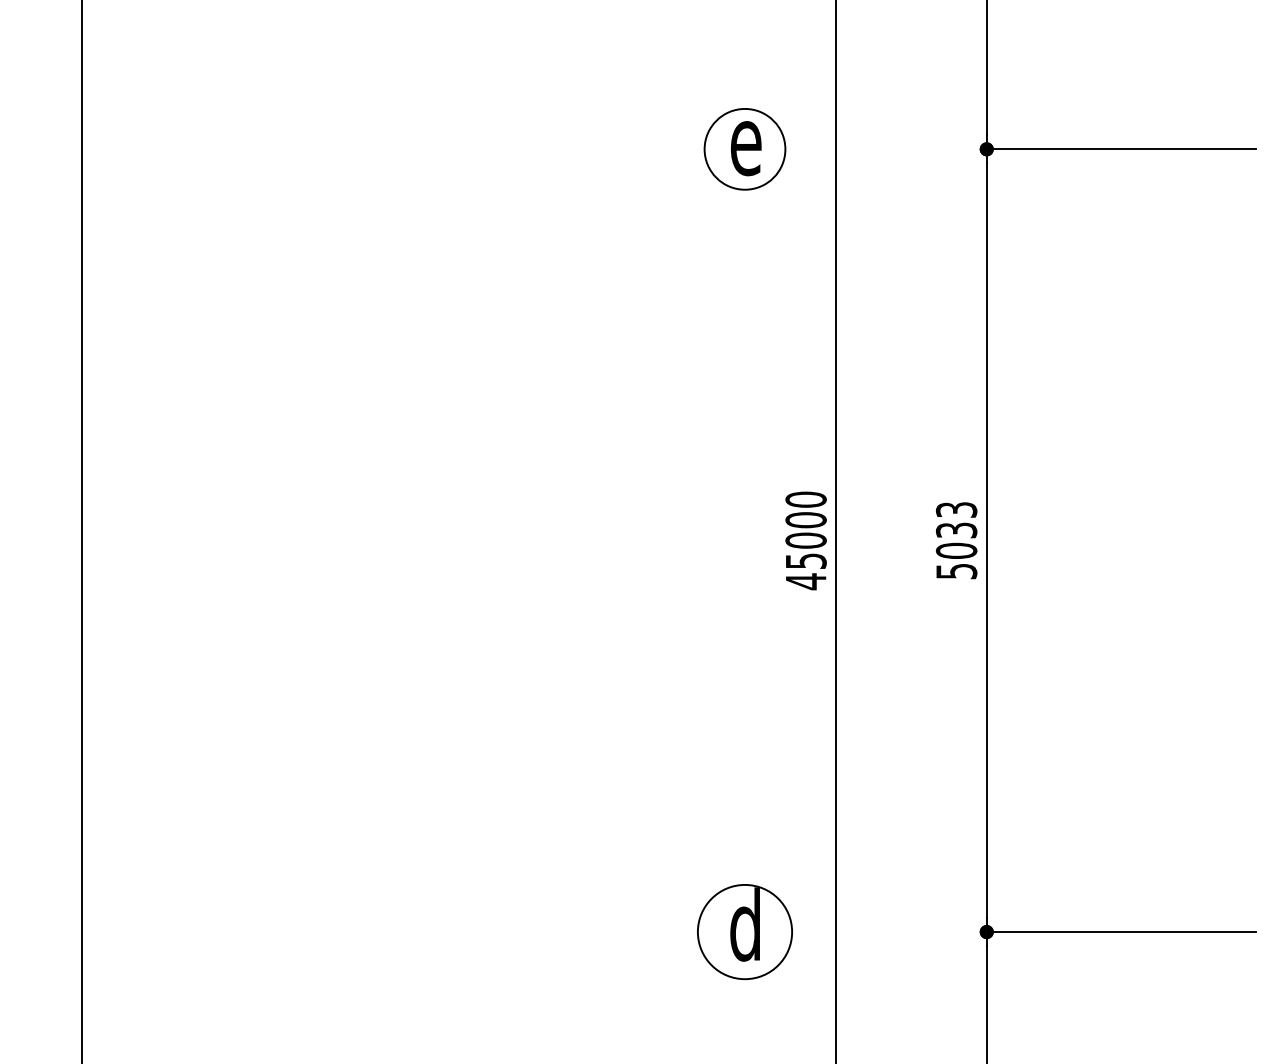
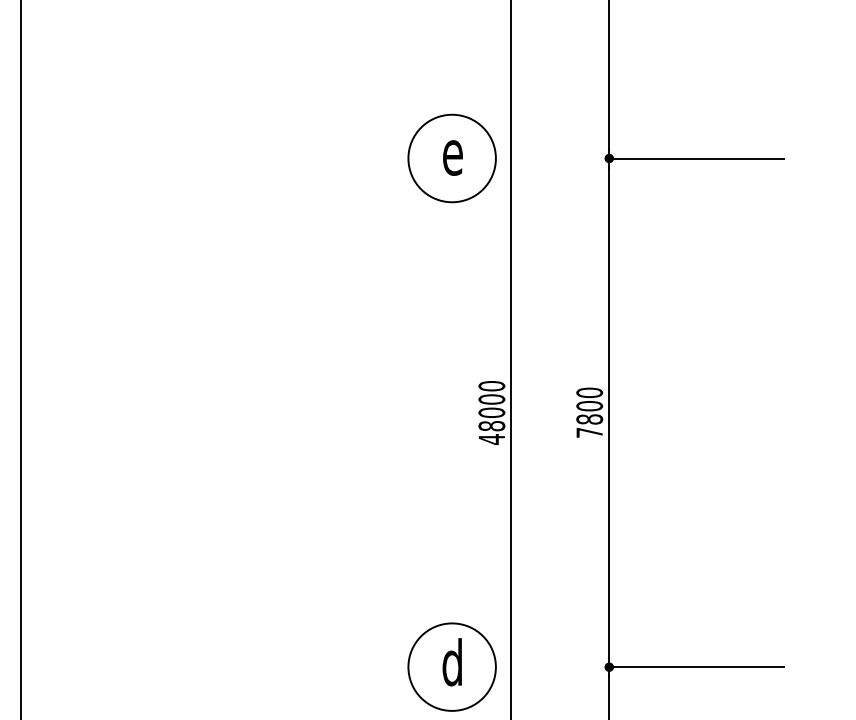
circle: (743, 149) -> (451, 158), size x1.67
text: (956, 540) -> (589, 412), 5033 -> 7800
text: (805, 561) -> (491, 426), 45000 -> 48000
circle: (743, 931) -> (451, 666), size x1.43

